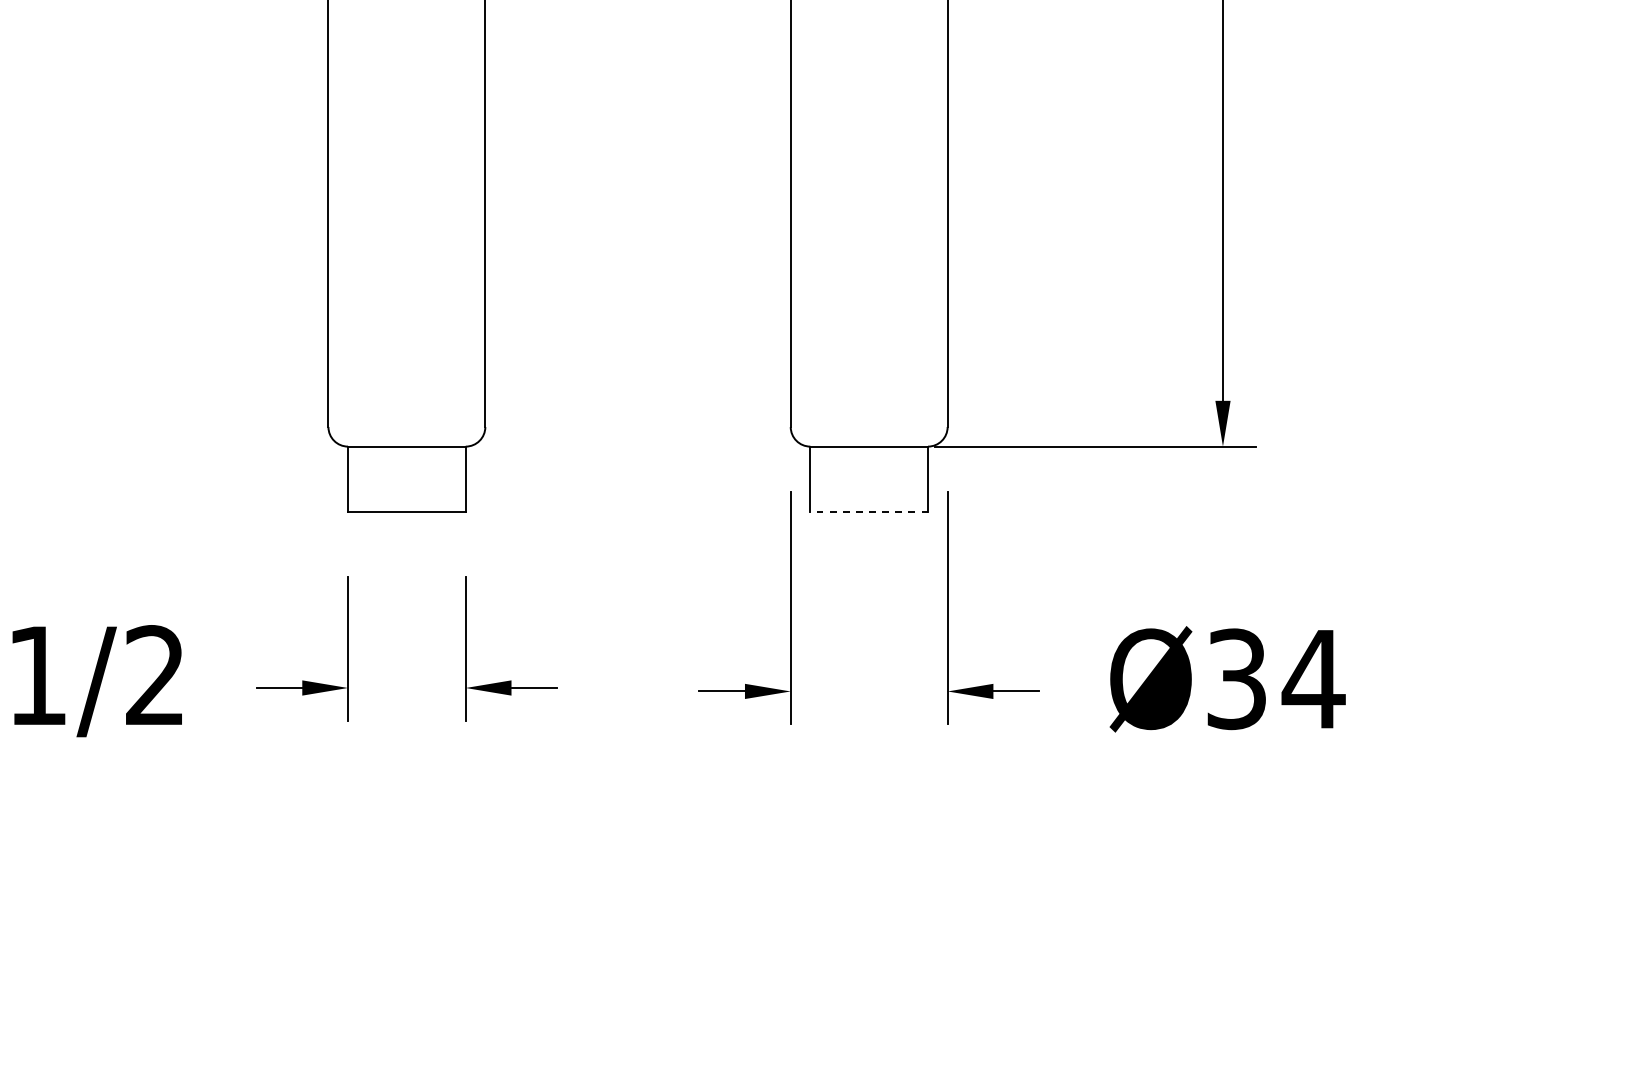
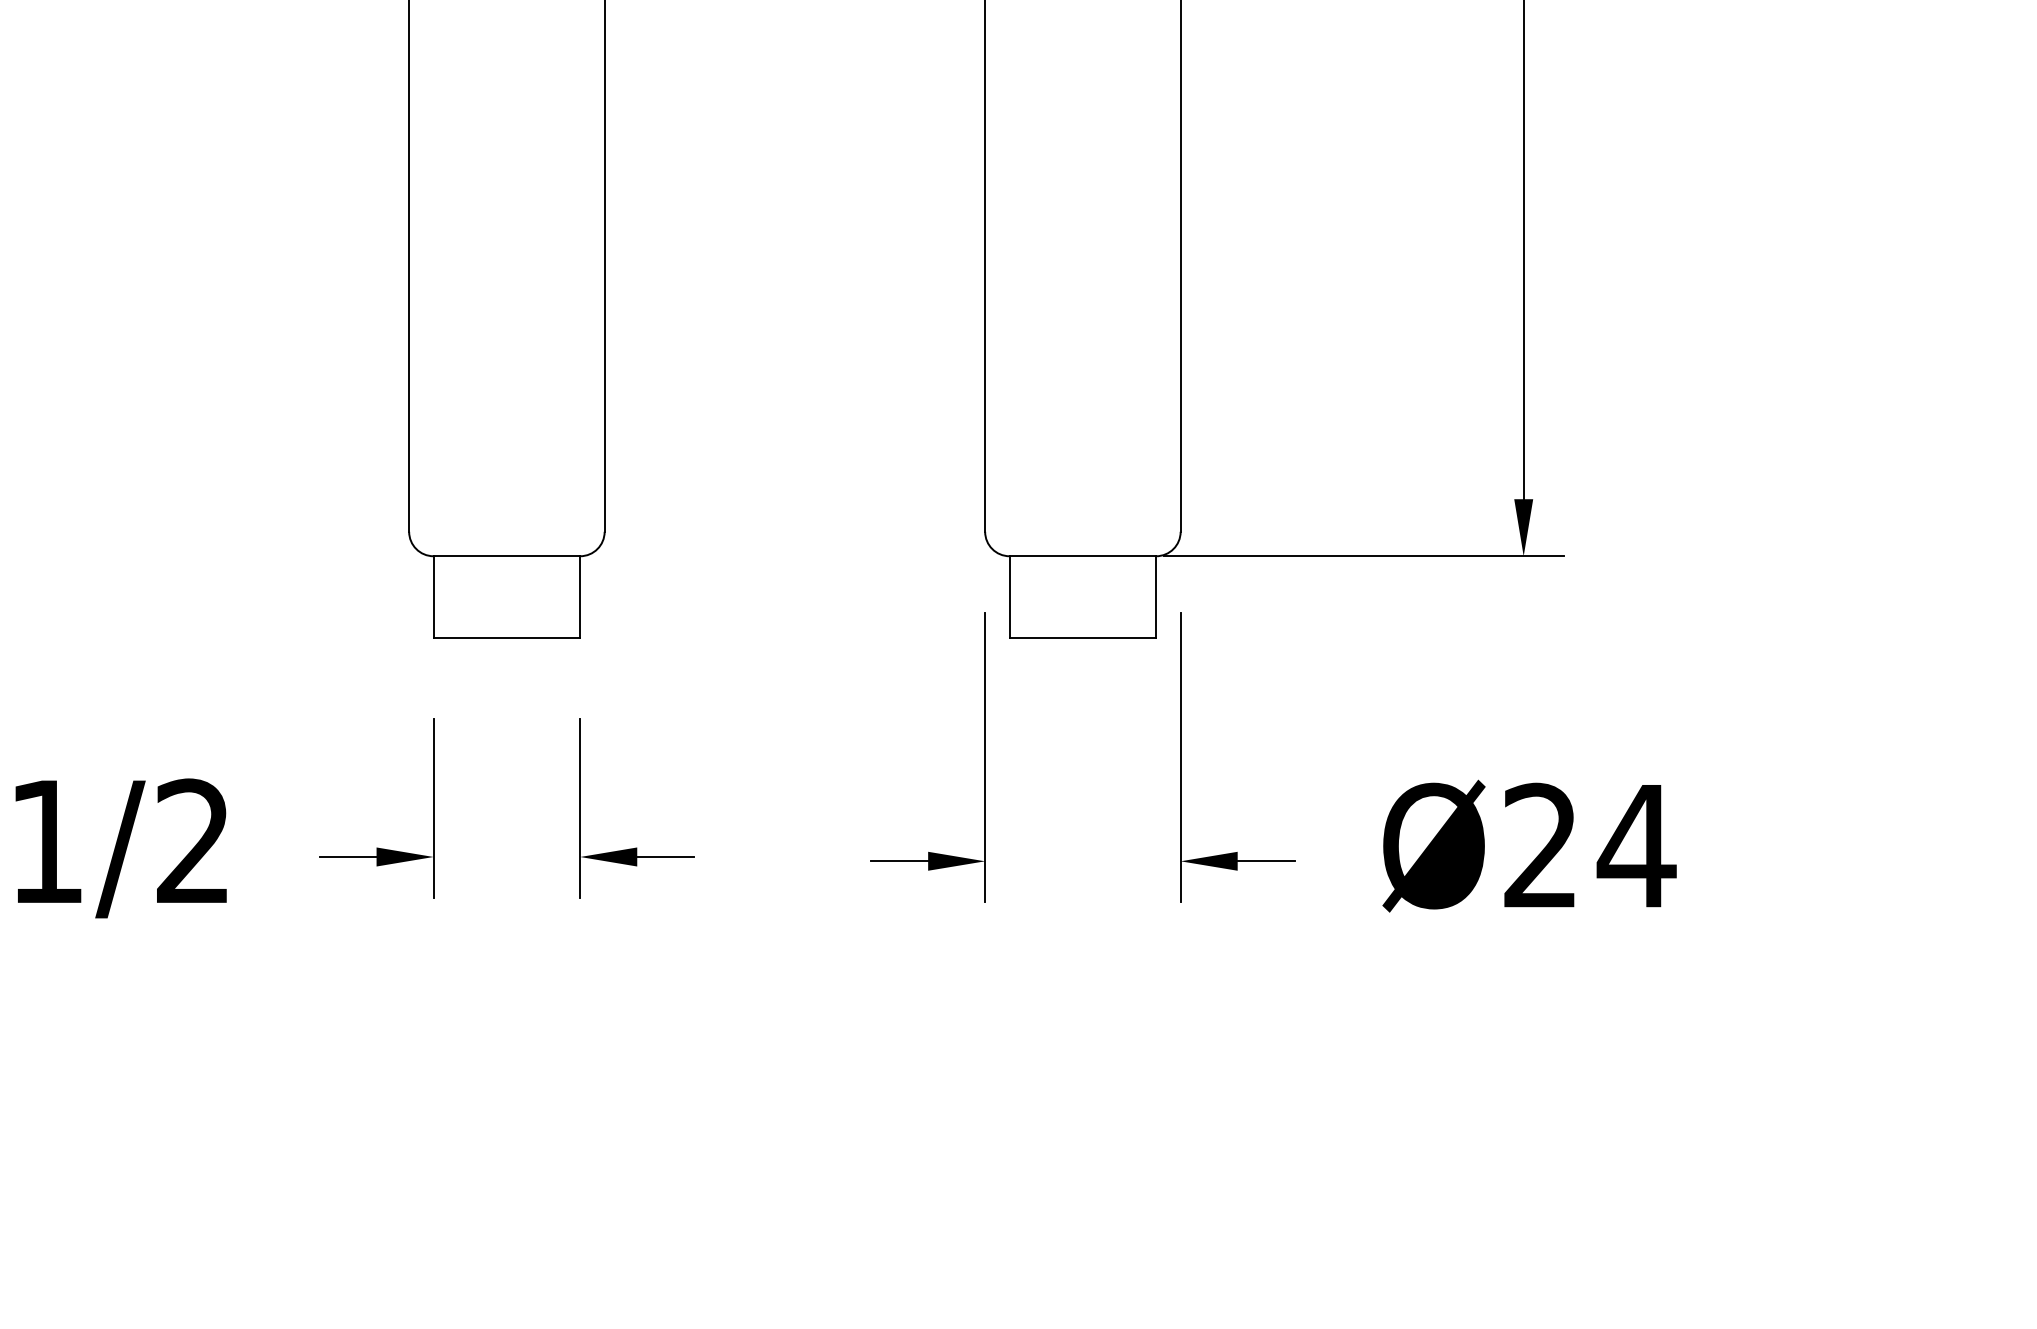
line: (868, 511) -> (1082, 637), dashed -> solid
text: (1236, 678) -> (1540, 845), Ø34 -> Ø24

